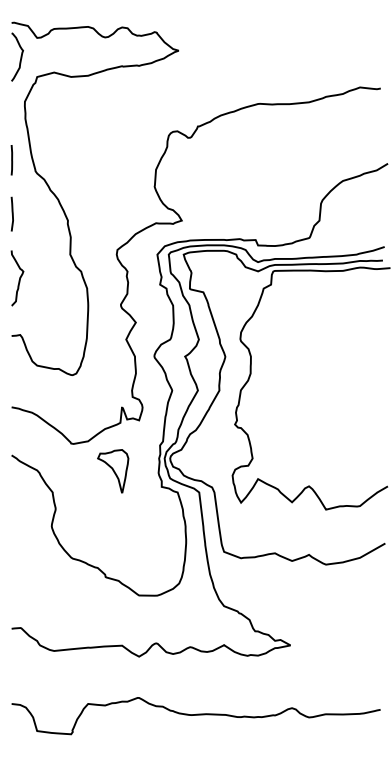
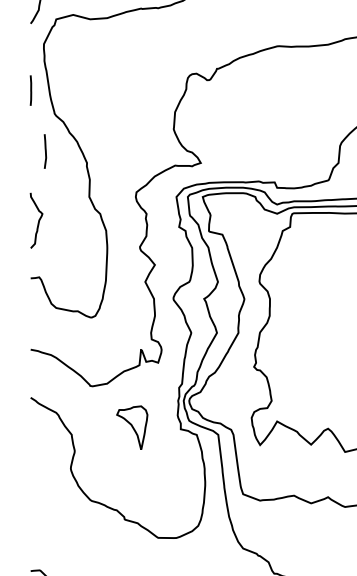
line: (11, 160) -> (30, 90), moved
curve: (11, 213) -> (44, 150), moved
part: (113, 471) -> (132, 427), moved

